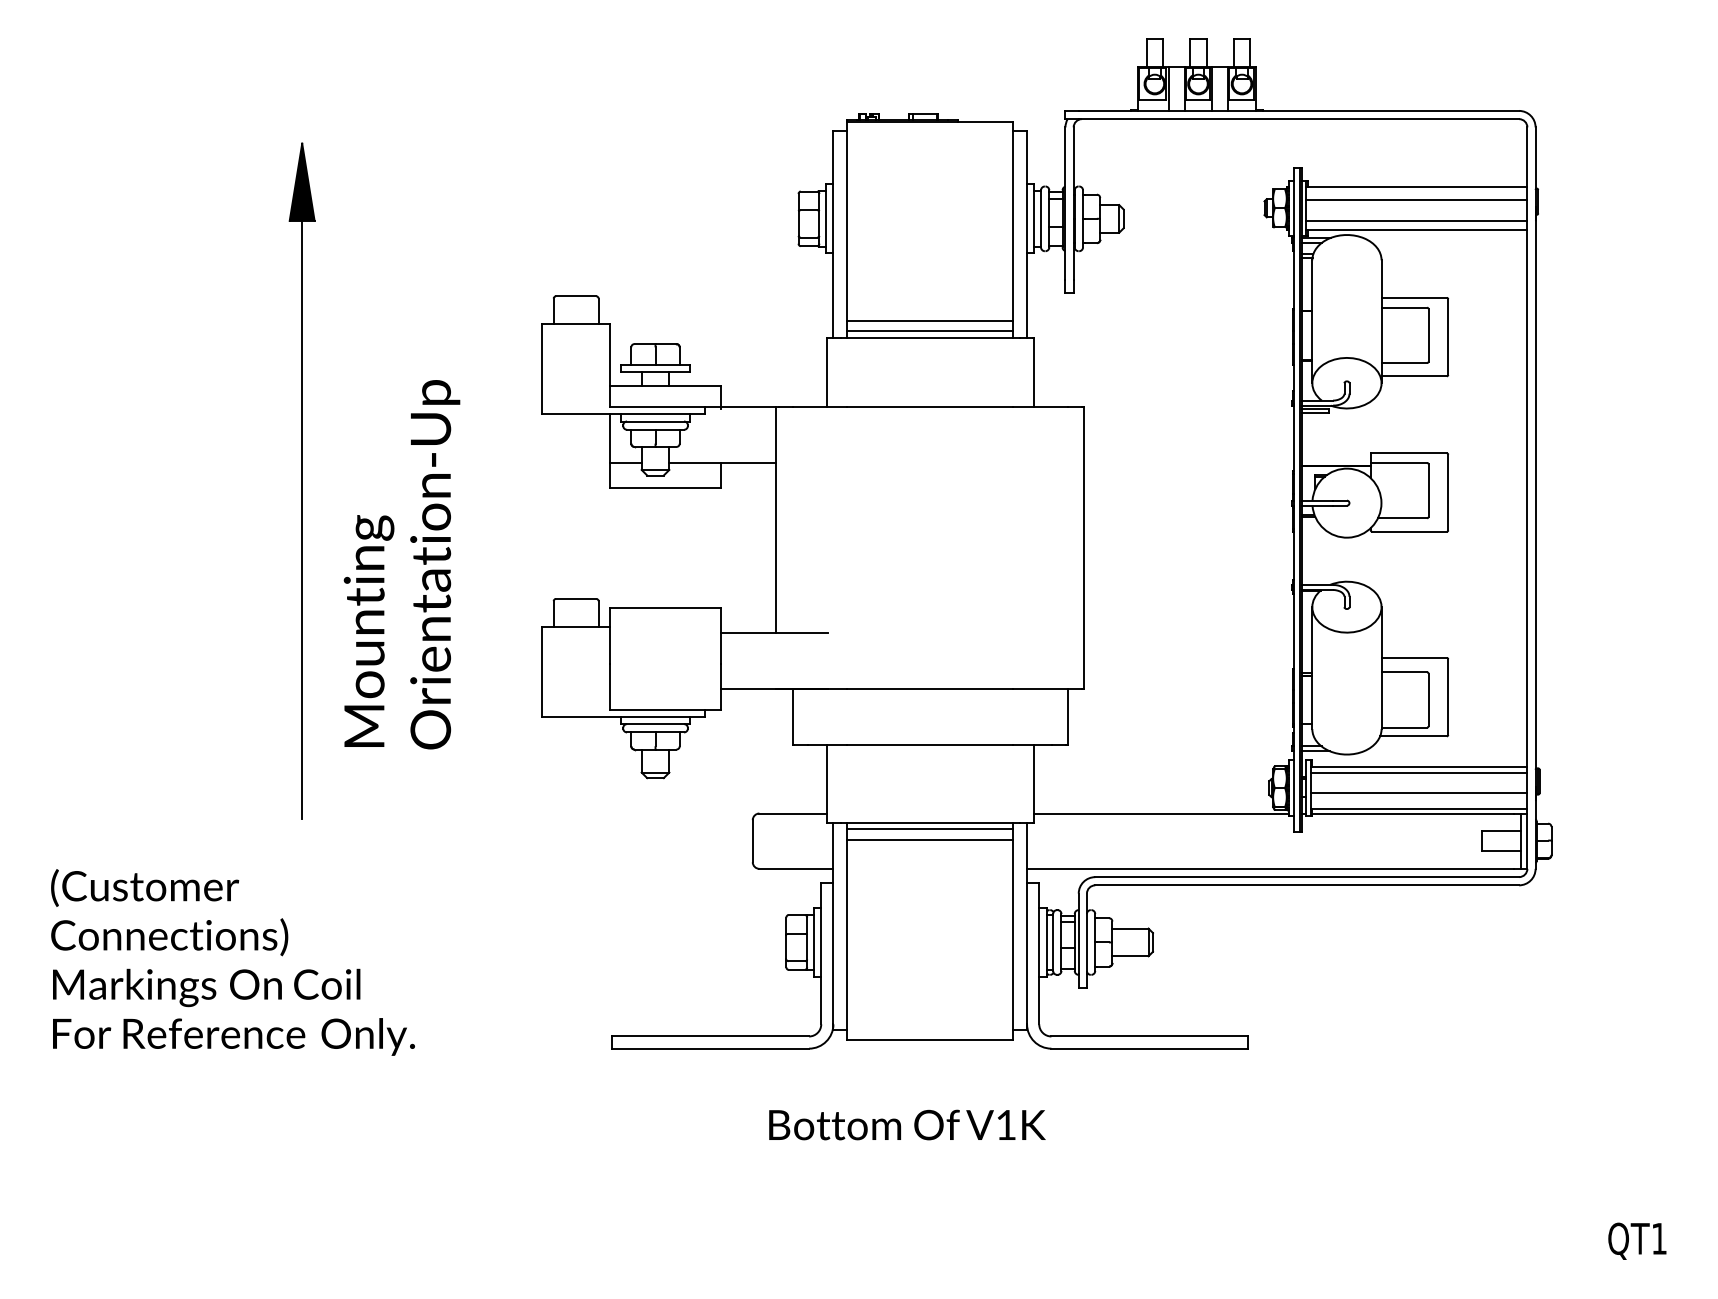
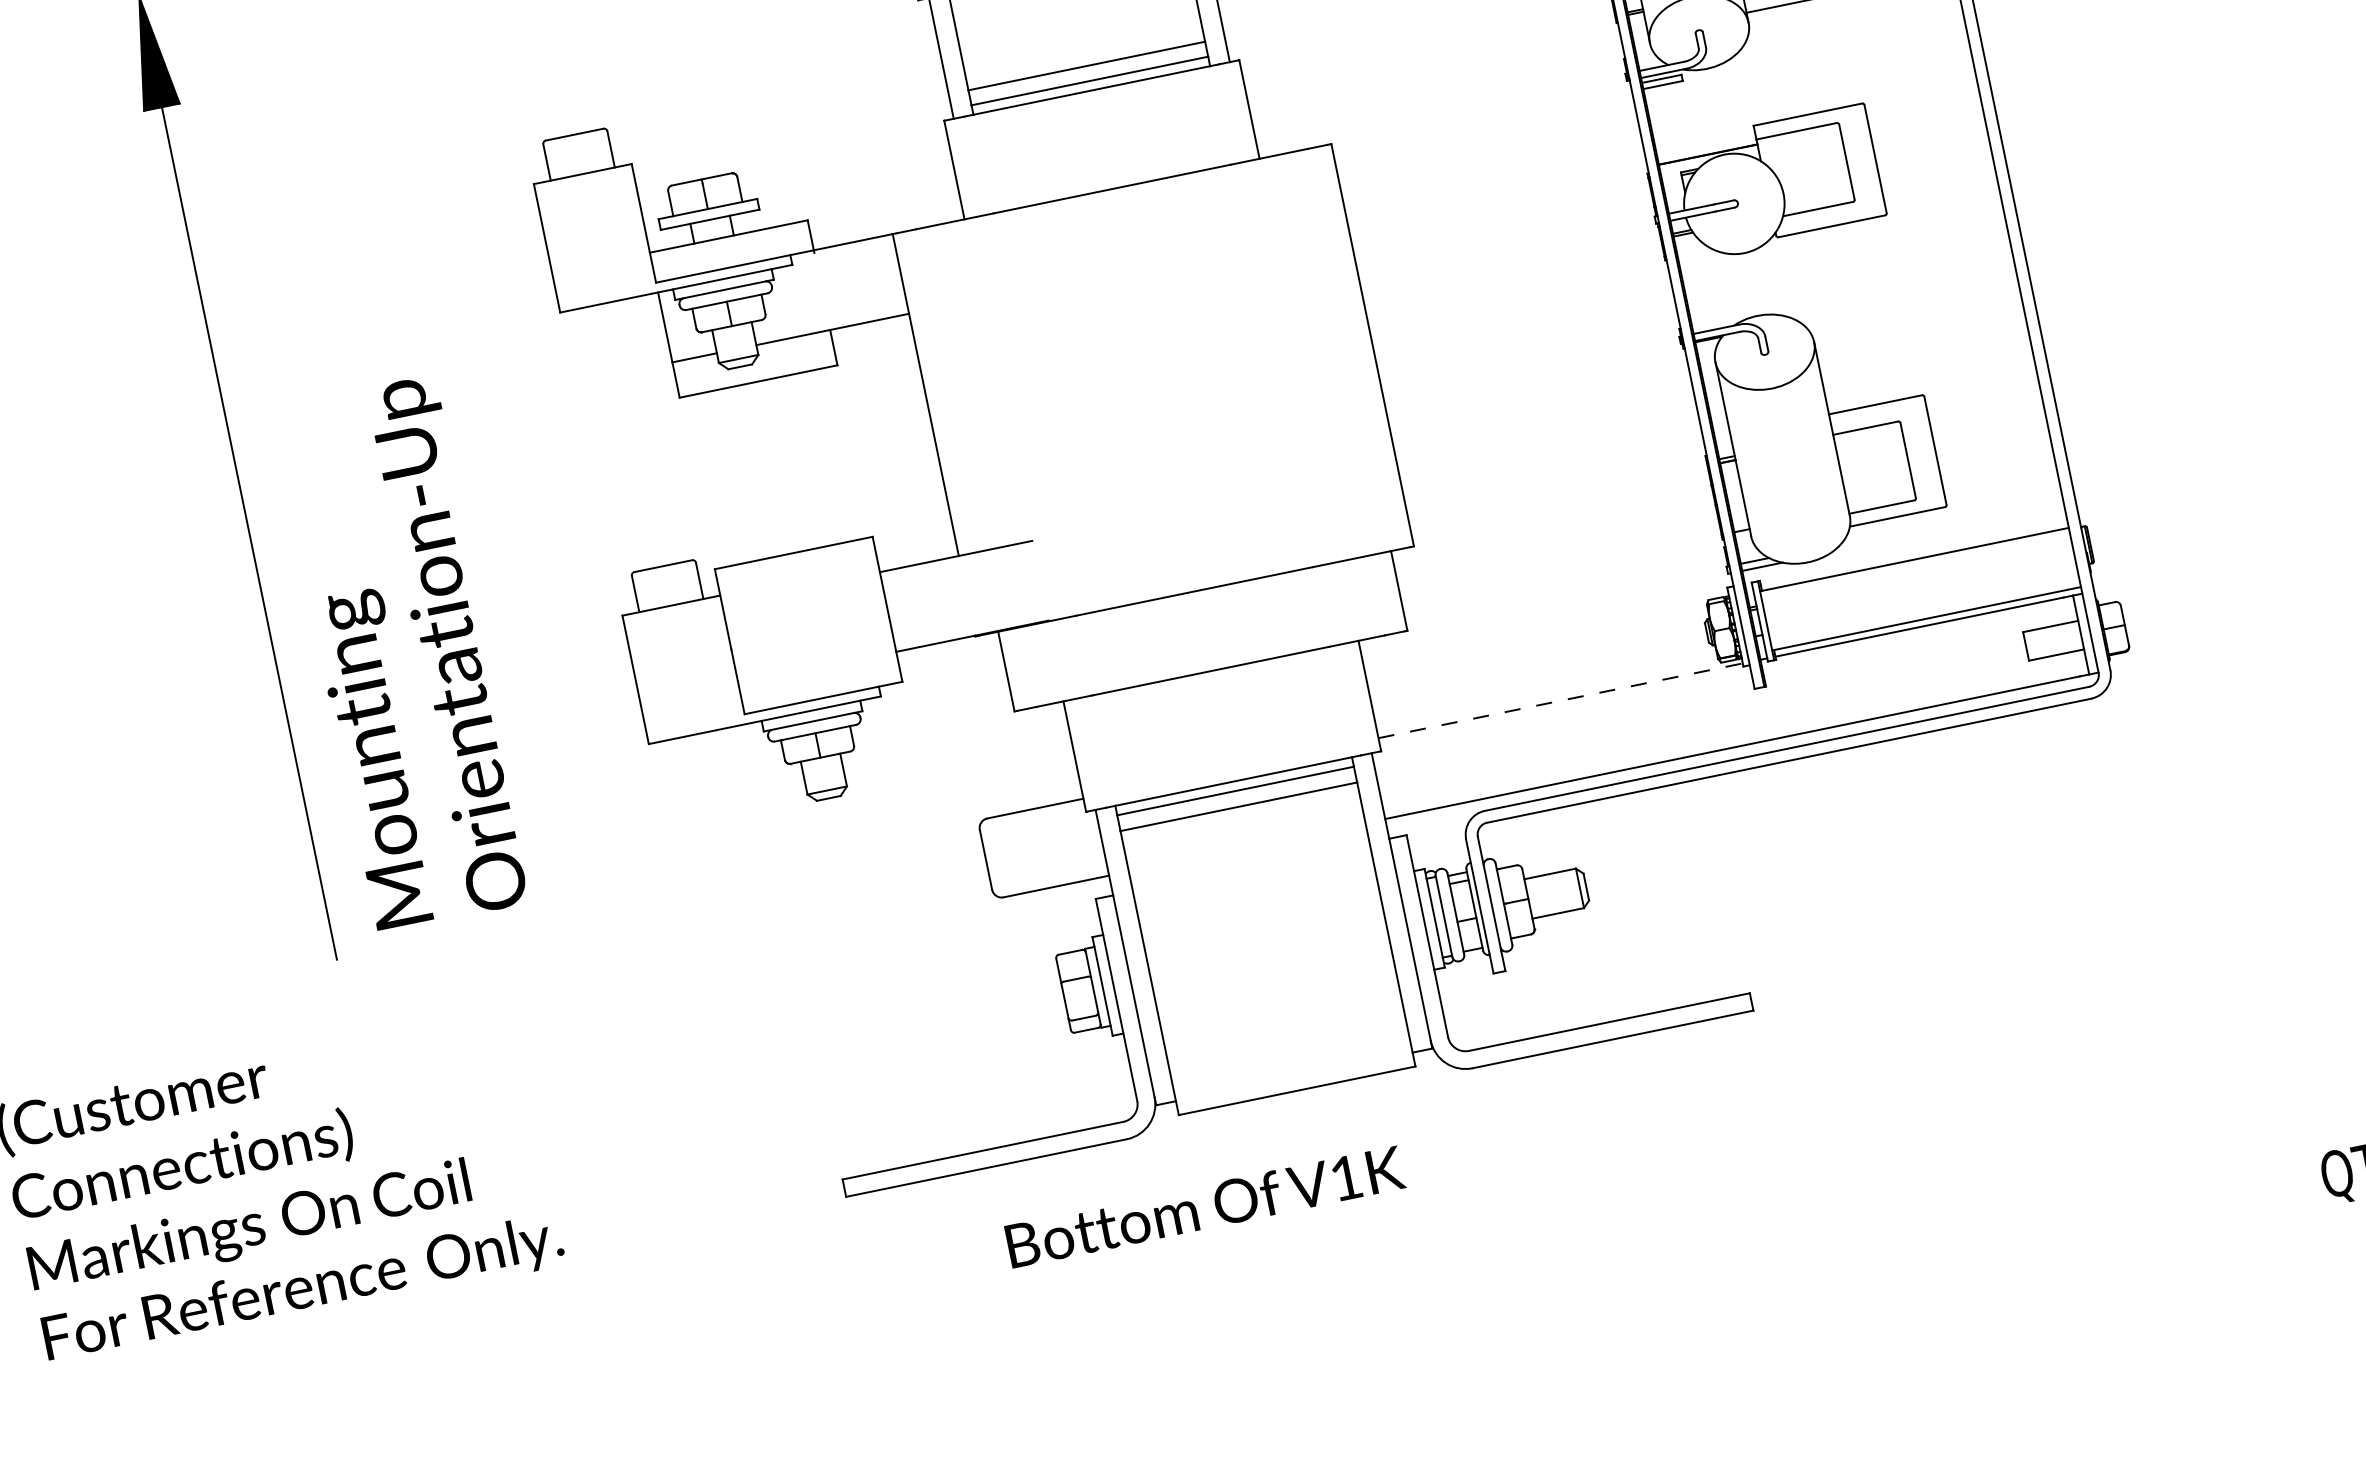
text: (401, 564) -> (405, 654), moved
line: (1418, 772) -> (1915, 567), removed
line: (1418, 793) -> (1921, 596), removed
line: (1161, 813) -> (1560, 700), solid -> dashed
text: (907, 1124) -> (1205, 1206), moved

